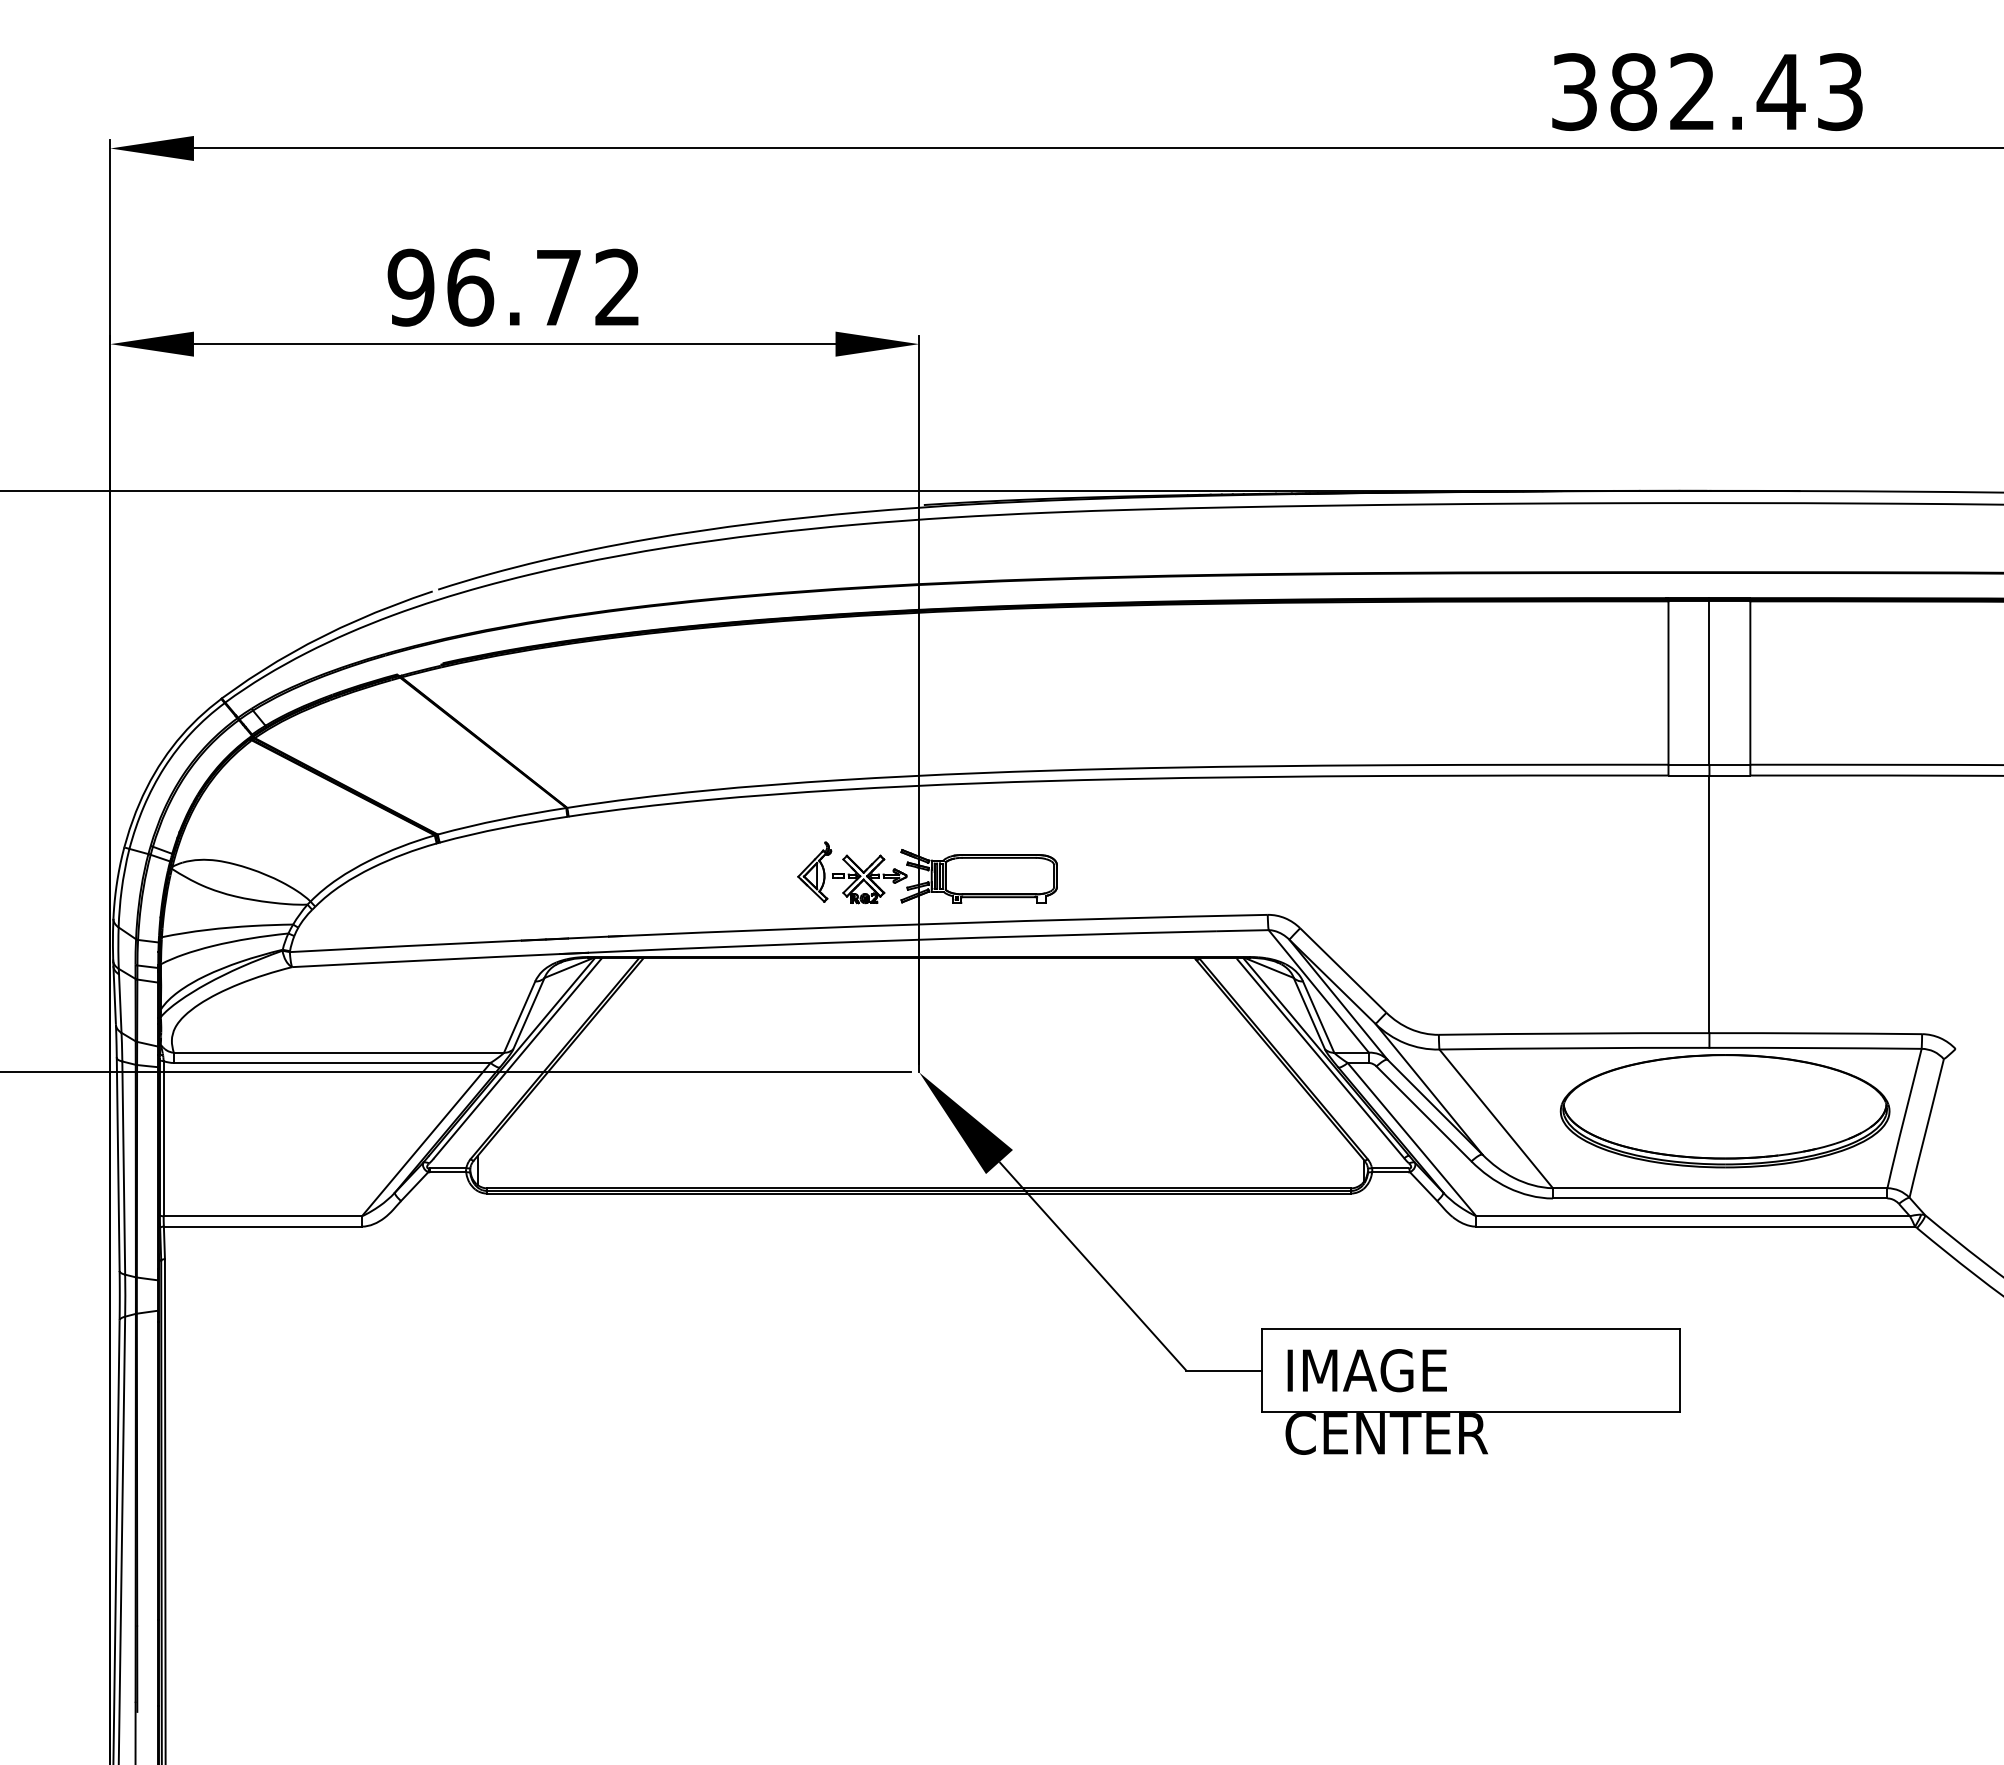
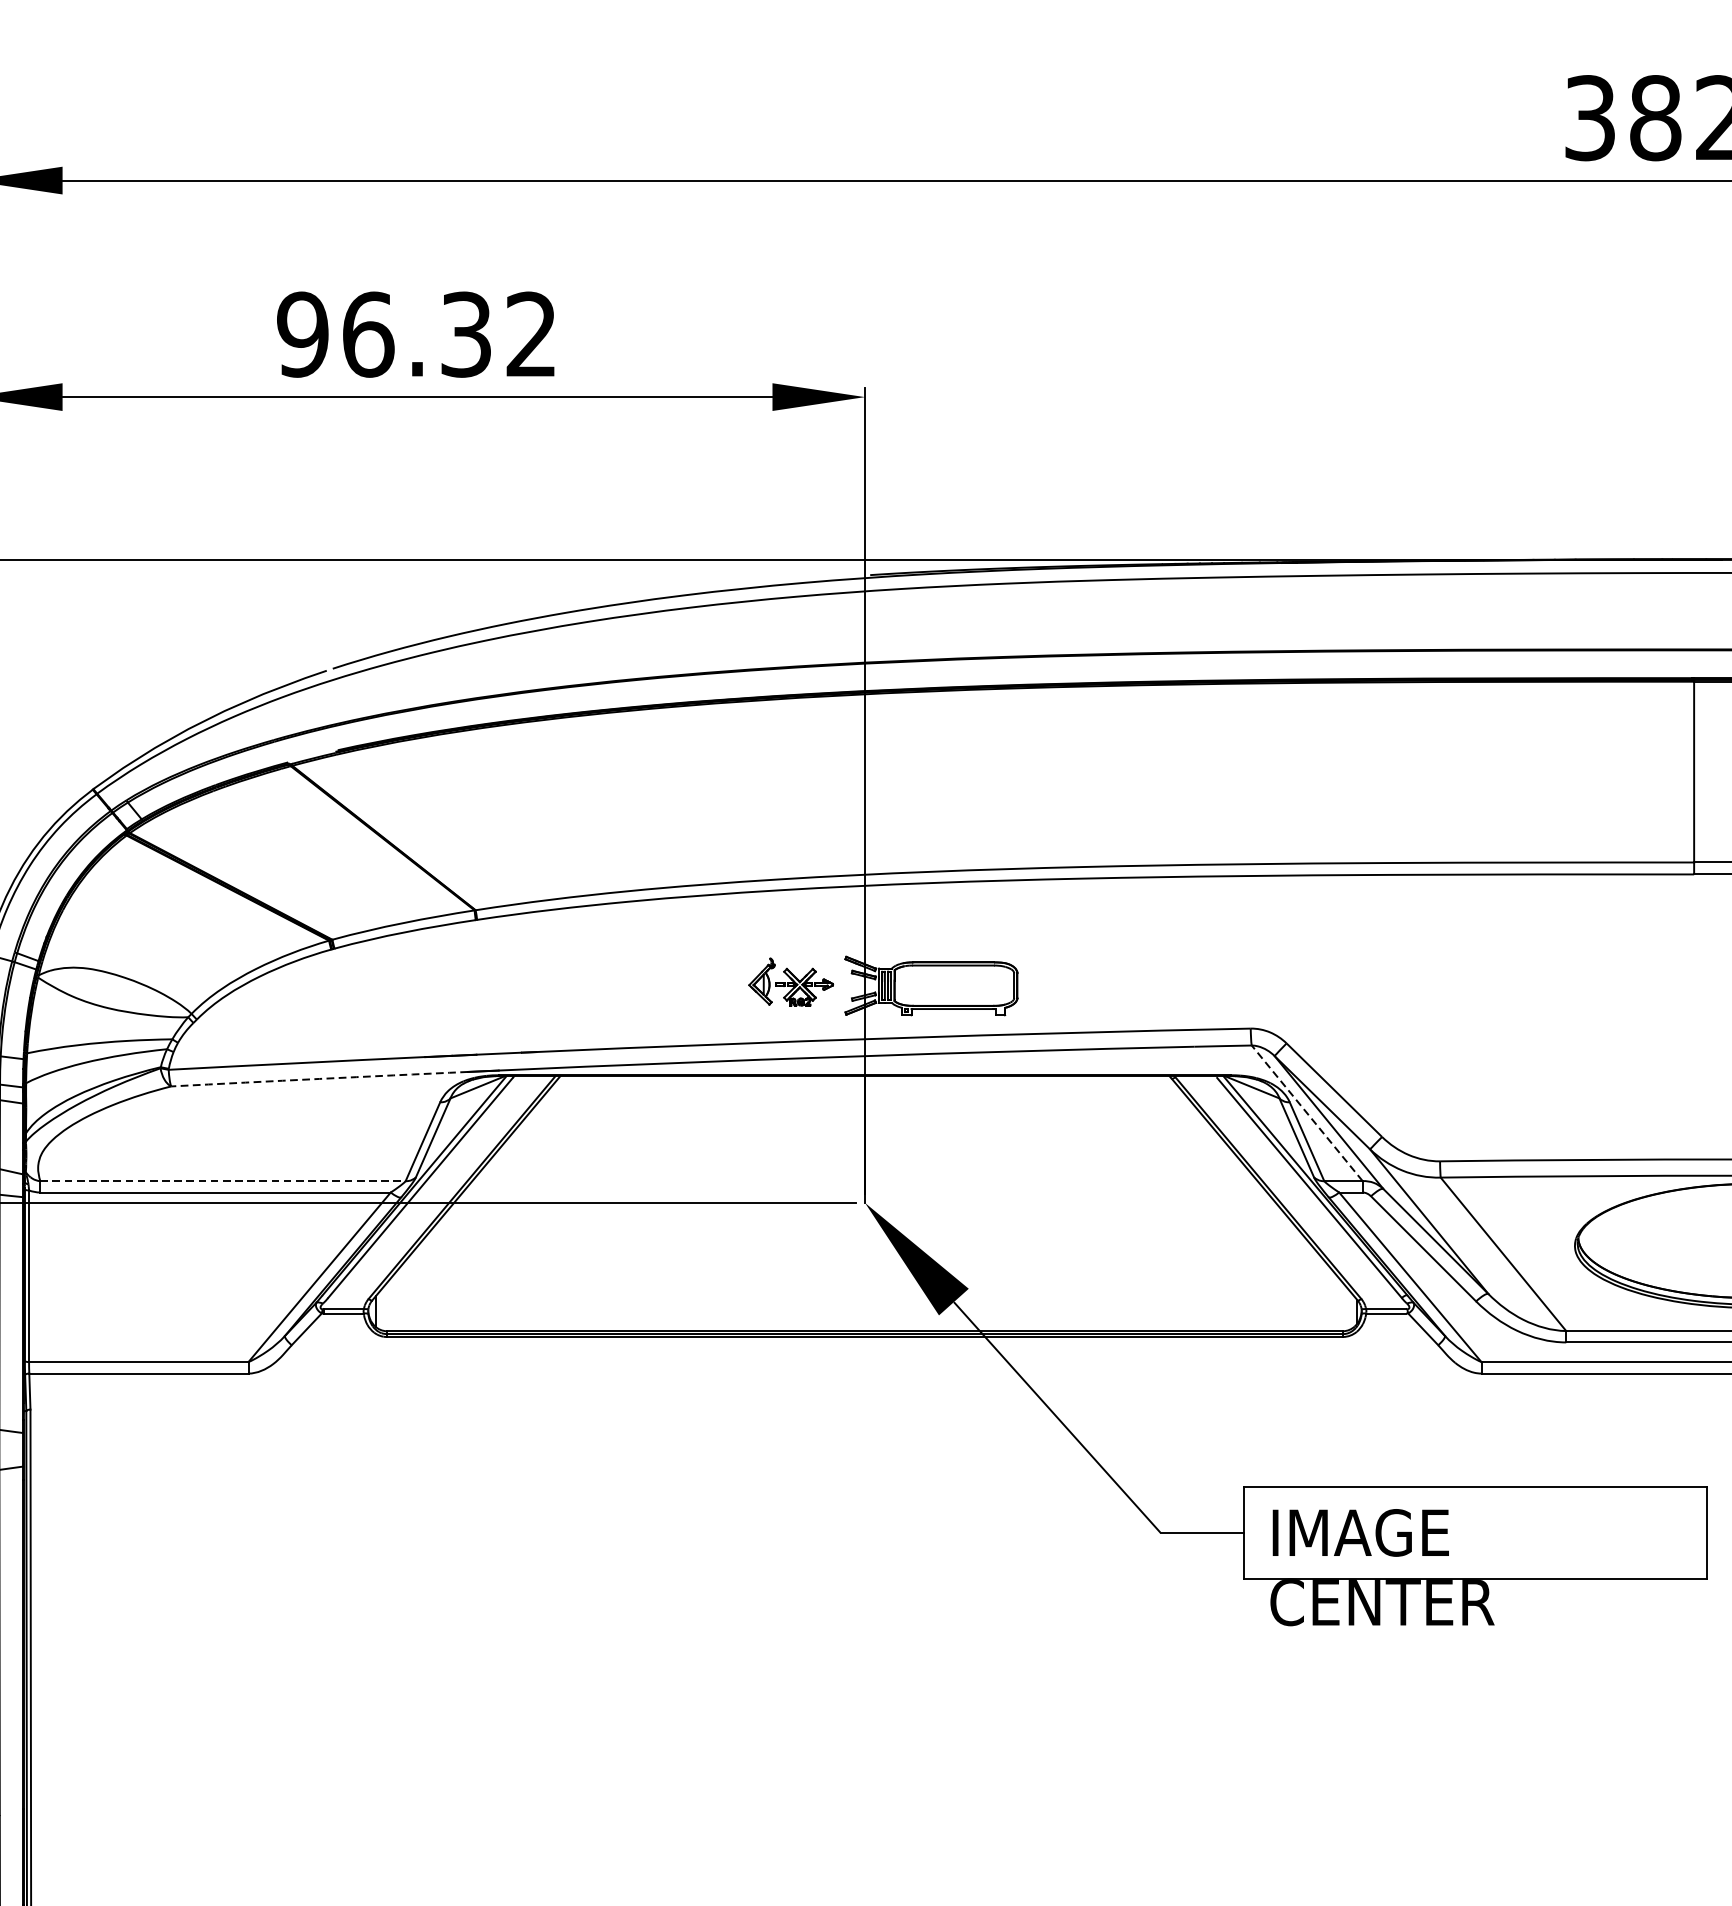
text: (558, 287) -> (465, 334), 96.72 -> 96.32
part: (852, 872) -> (791, 981), size x0.7
arc: (426, 960) -> (319, 1079), solid -> dashed
line: (1318, 991) -> (1306, 1113), solid -> dashed
line: (339, 1052) -> (223, 1180), solid -> dashed

